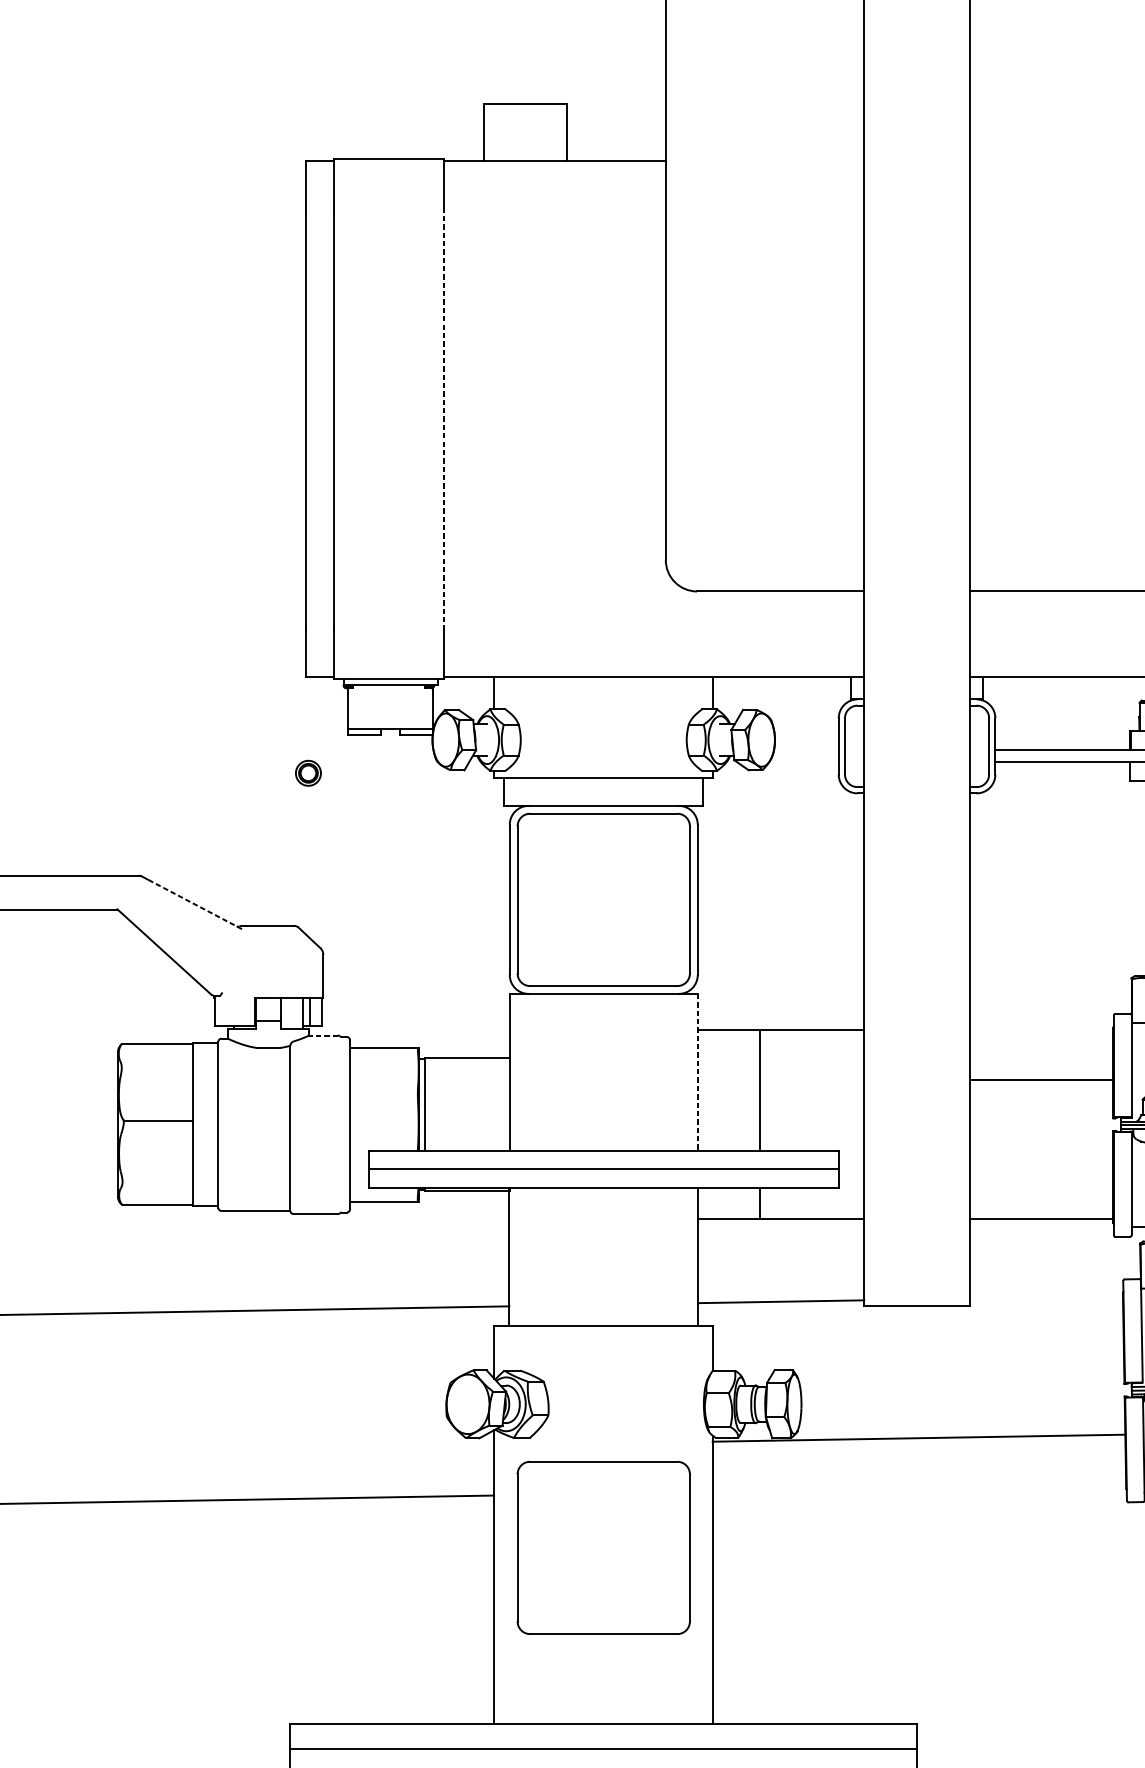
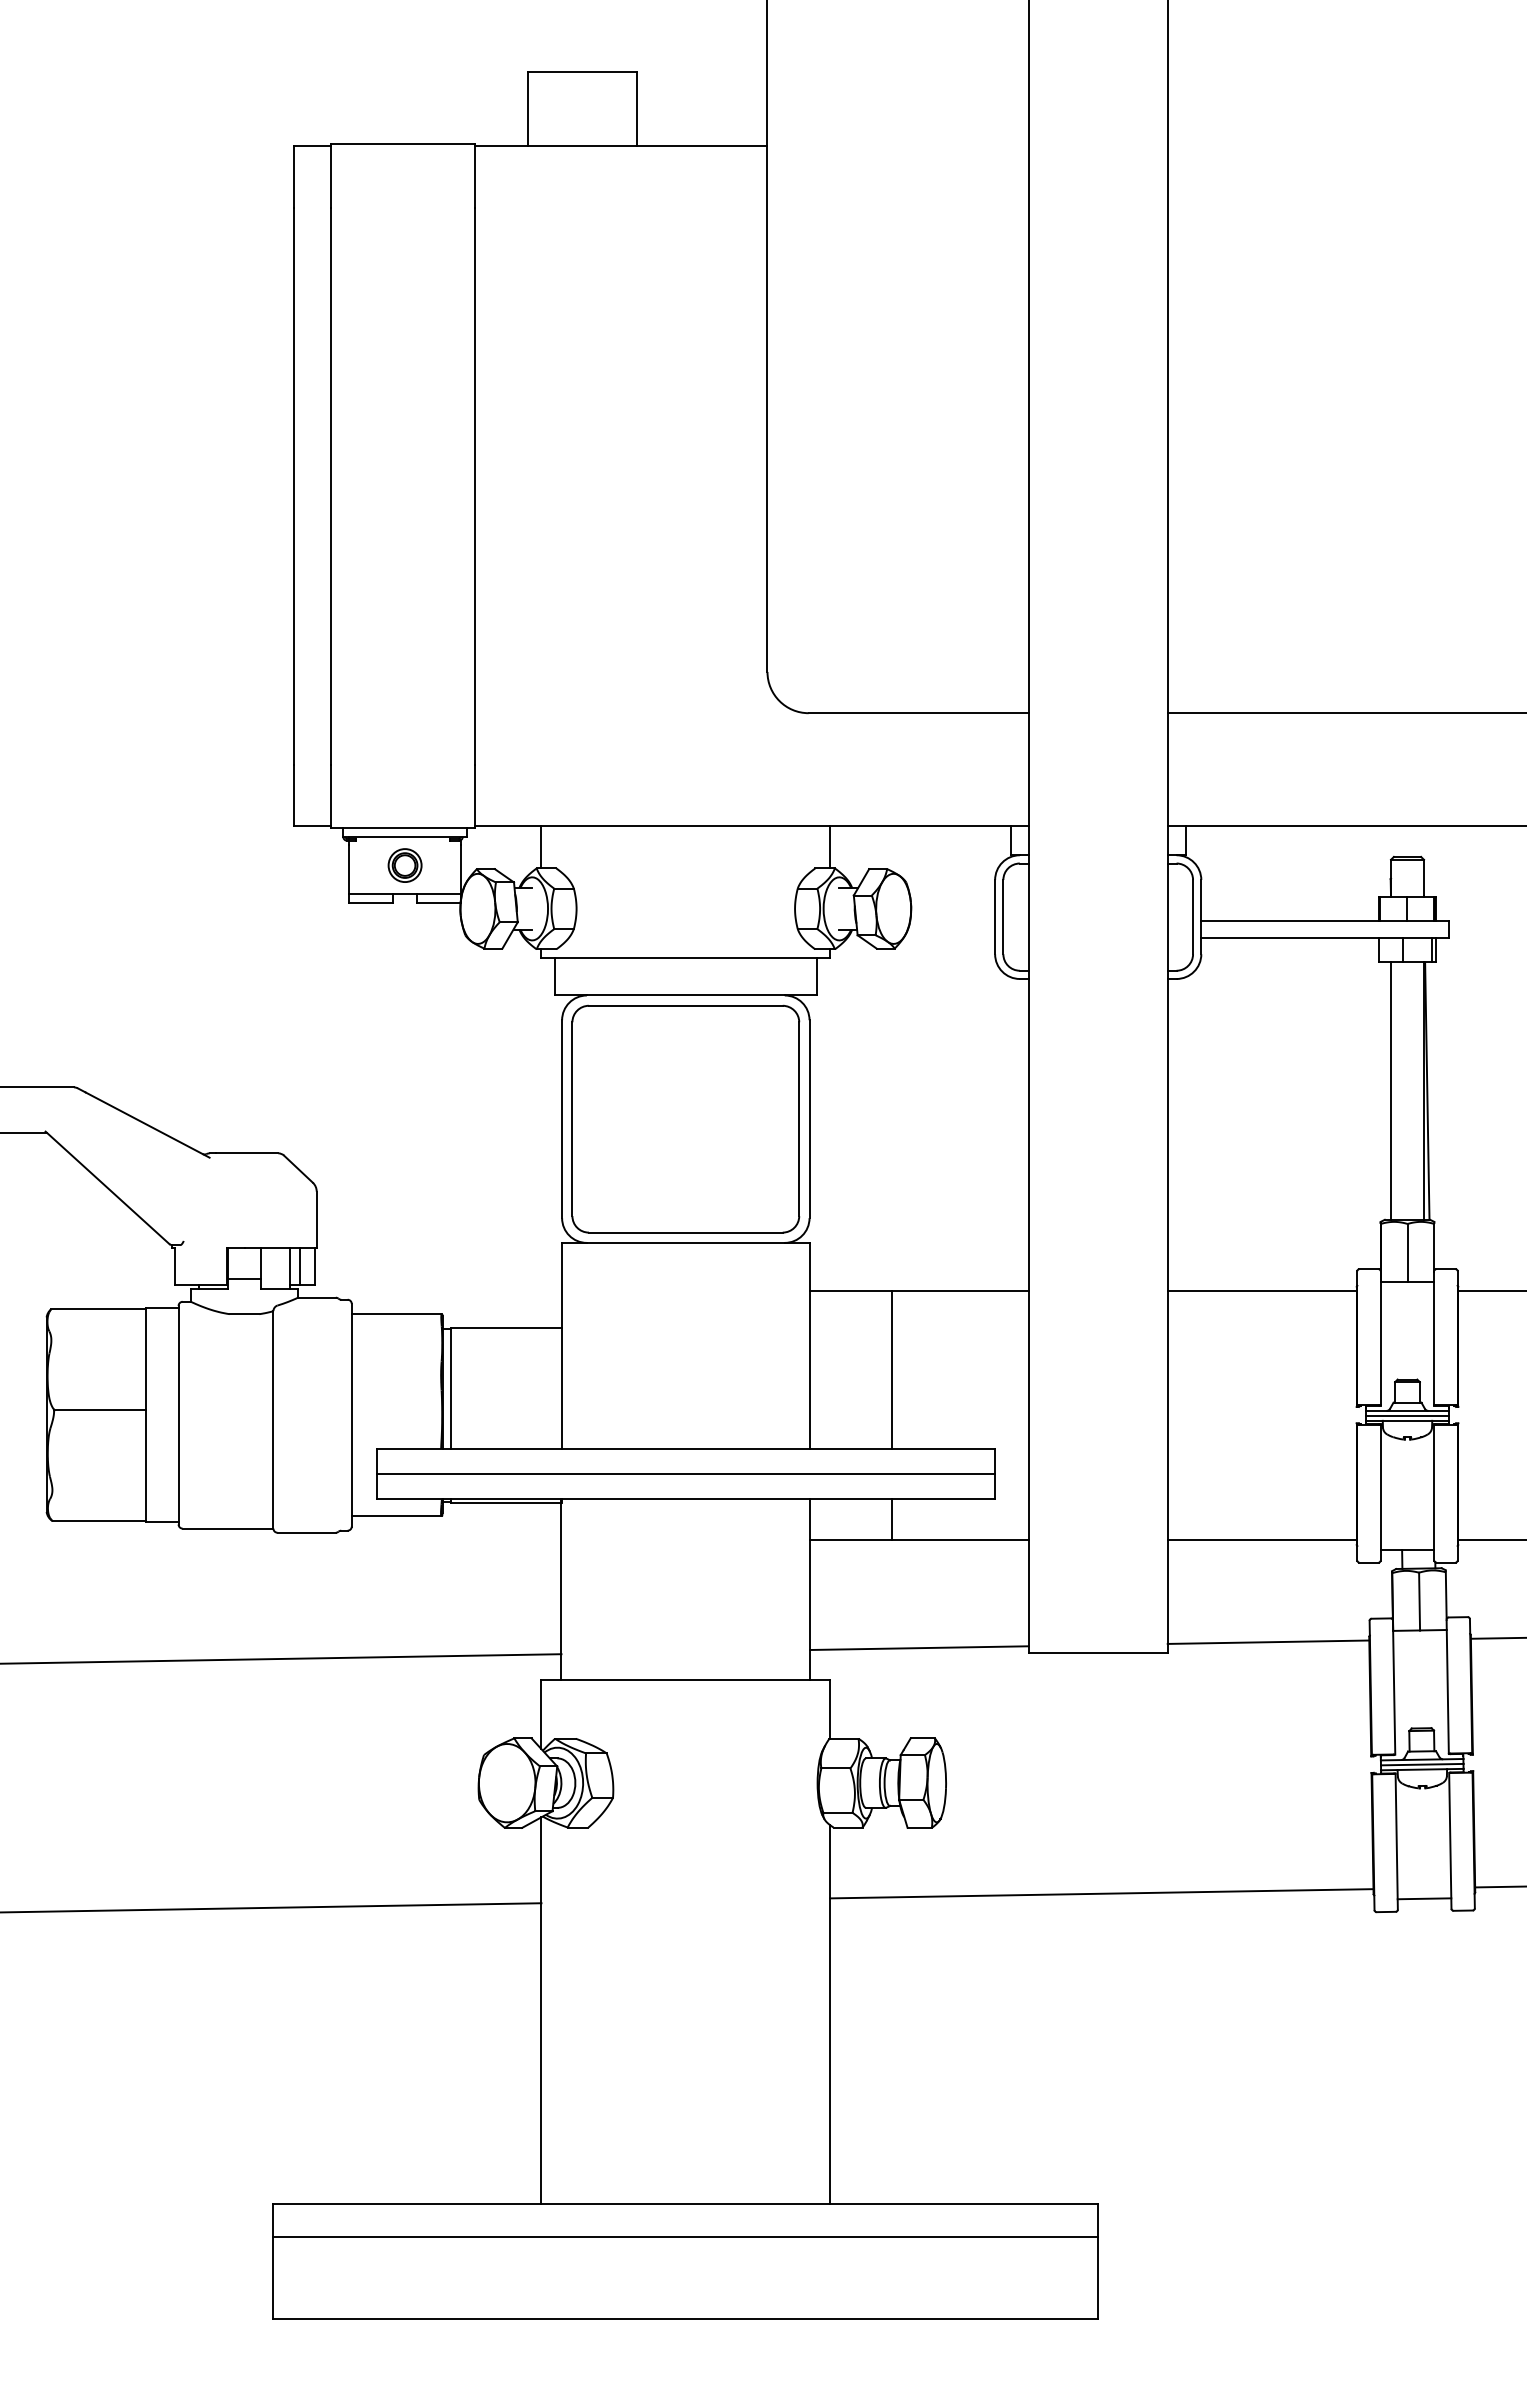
line: (443, 419) -> (475, 486), dashed -> solid
part: (307, 773) -> (404, 865), moved
line: (1139, 878) -> (1391, 1090), added
line: (194, 903) -> (147, 1124), dashed -> solid
line: (323, 1035) -> (317, 1297), dashed -> solid
line: (697, 1072) -> (809, 1346), dashed -> solid
line: (1041, 1079) -> (1261, 1290), moved
line: (1046, 1296) -> (1268, 1641), added
line: (918, 1438) -> (1101, 1893), moved
part: (603, 1547) -> (685, 1971), removed

